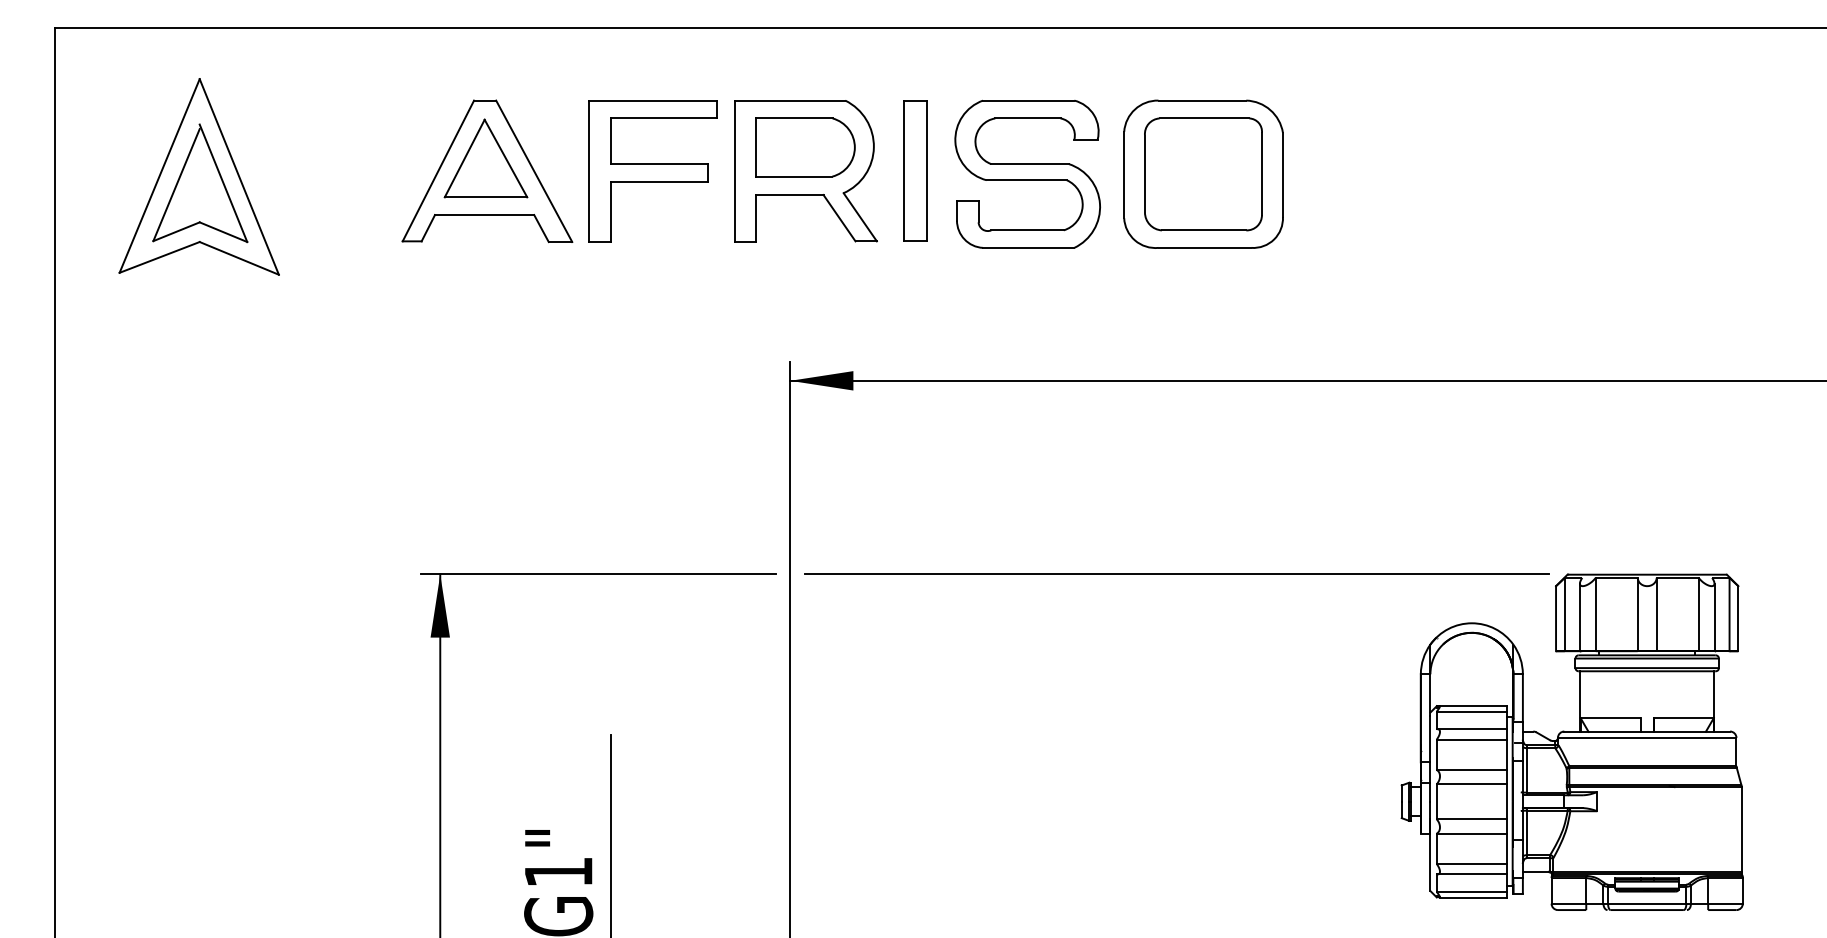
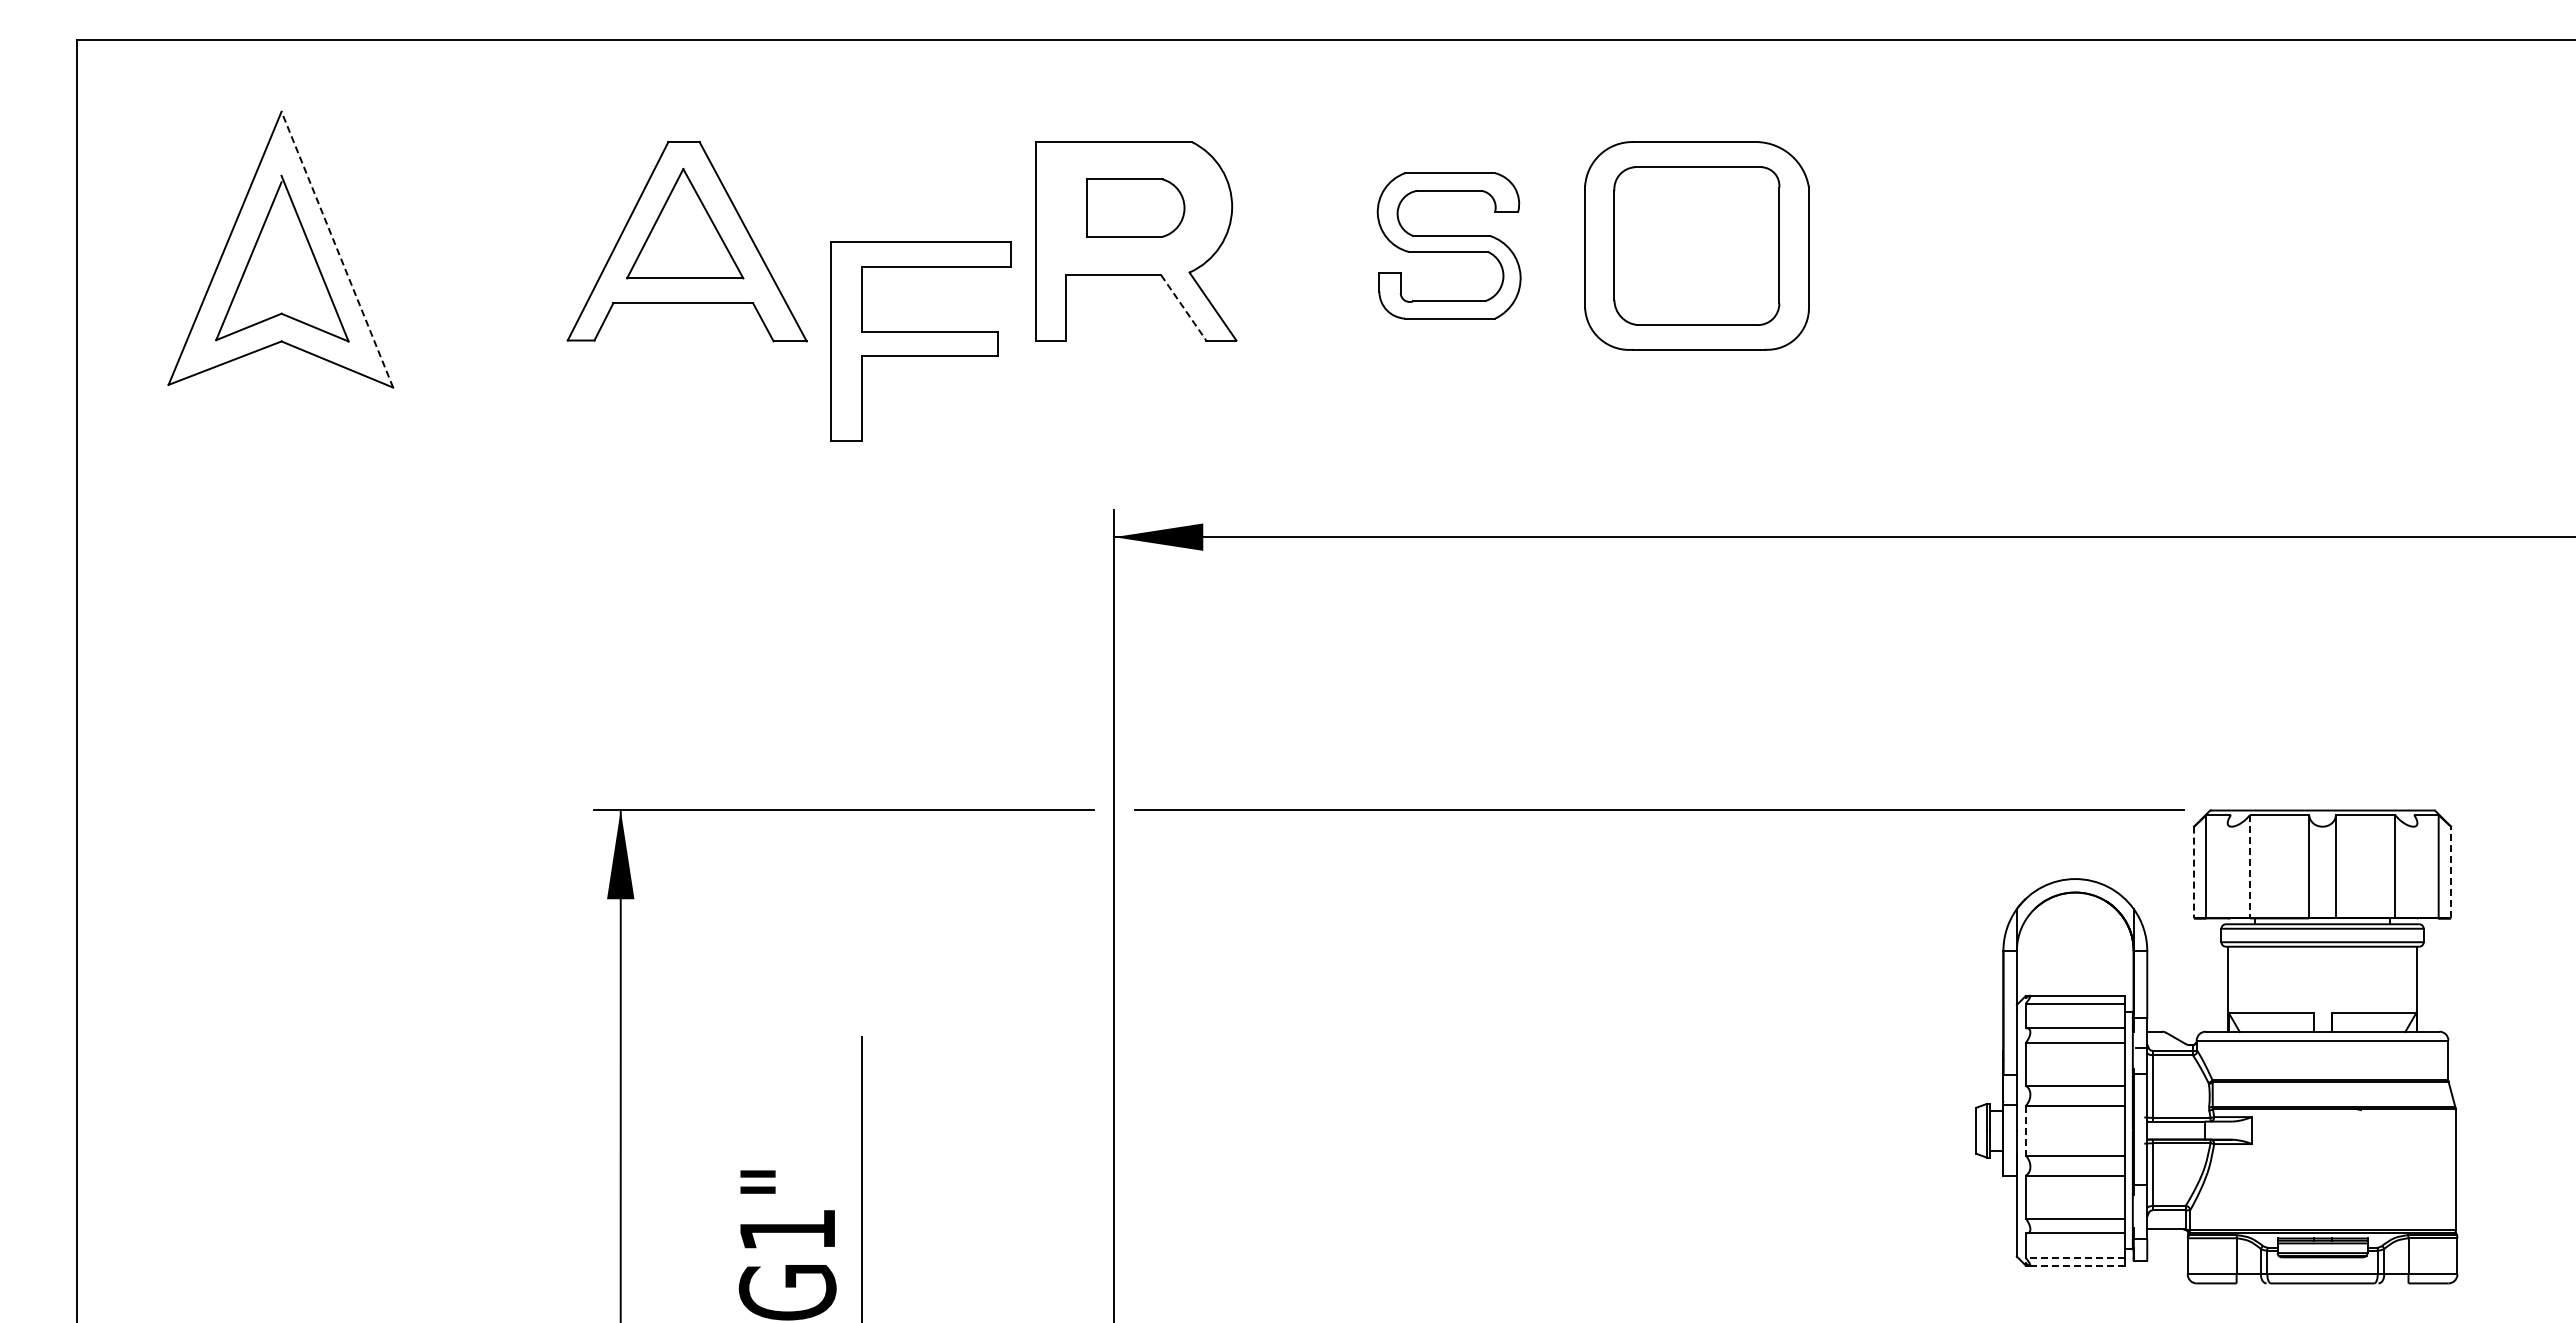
part: (805, 147) -> (1135, 207), size x0.7
part: (652, 171) -> (920, 341), moved
part: (915, 171) -> (1290, 241), removed
part: (1028, 173) -> (1449, 245), size x0.7
line: (239, 176) -> (337, 249), solid -> dashed
line: (839, 217) -> (1183, 307), solid -> dashed
line: (1595, 614) -> (2249, 866), solid -> dashed
line: (1579, 617) -> (2227, 870), removed
line: (1714, 617) -> (2417, 870), removed
line: (1556, 618) -> (2194, 872), solid -> dashed
line: (1738, 618) -> (2451, 872), solid -> dashed
line: (1436, 801) -> (2025, 1130), solid -> dashed
line: (1471, 891) -> (2074, 1257), solid -> dashed
line: (1473, 897) -> (2077, 1265), solid -> dashed

